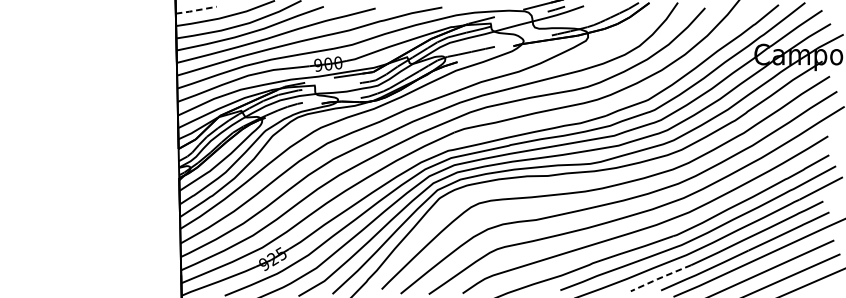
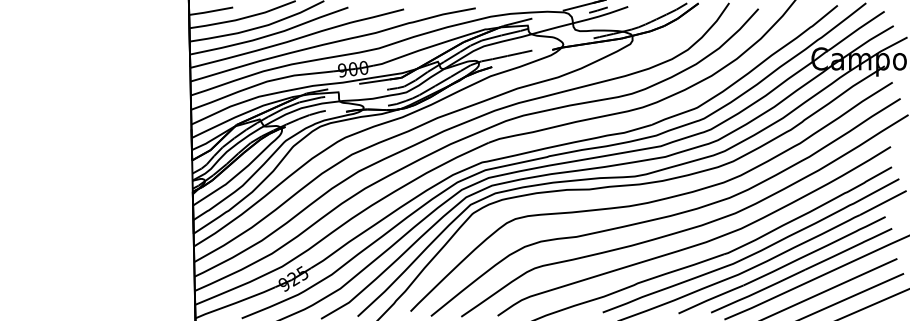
line: (195, 10) -> (210, 11), dashed -> solid
line: (660, 278) -> (710, 299), dashed -> solid

